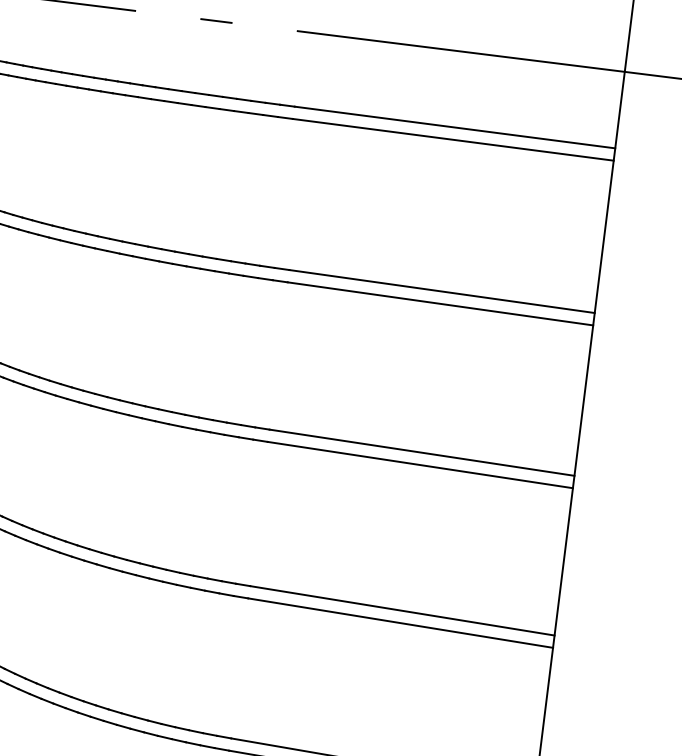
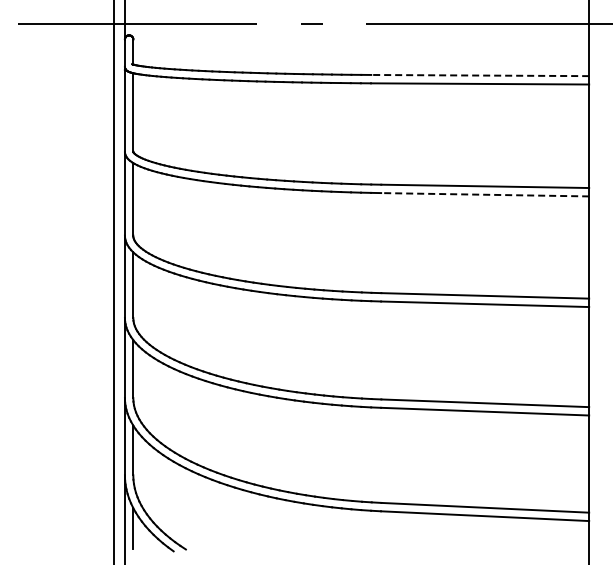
line: (455, 127) -> (480, 75), solid -> dashed
line: (439, 303) -> (484, 194), solid -> dashed

